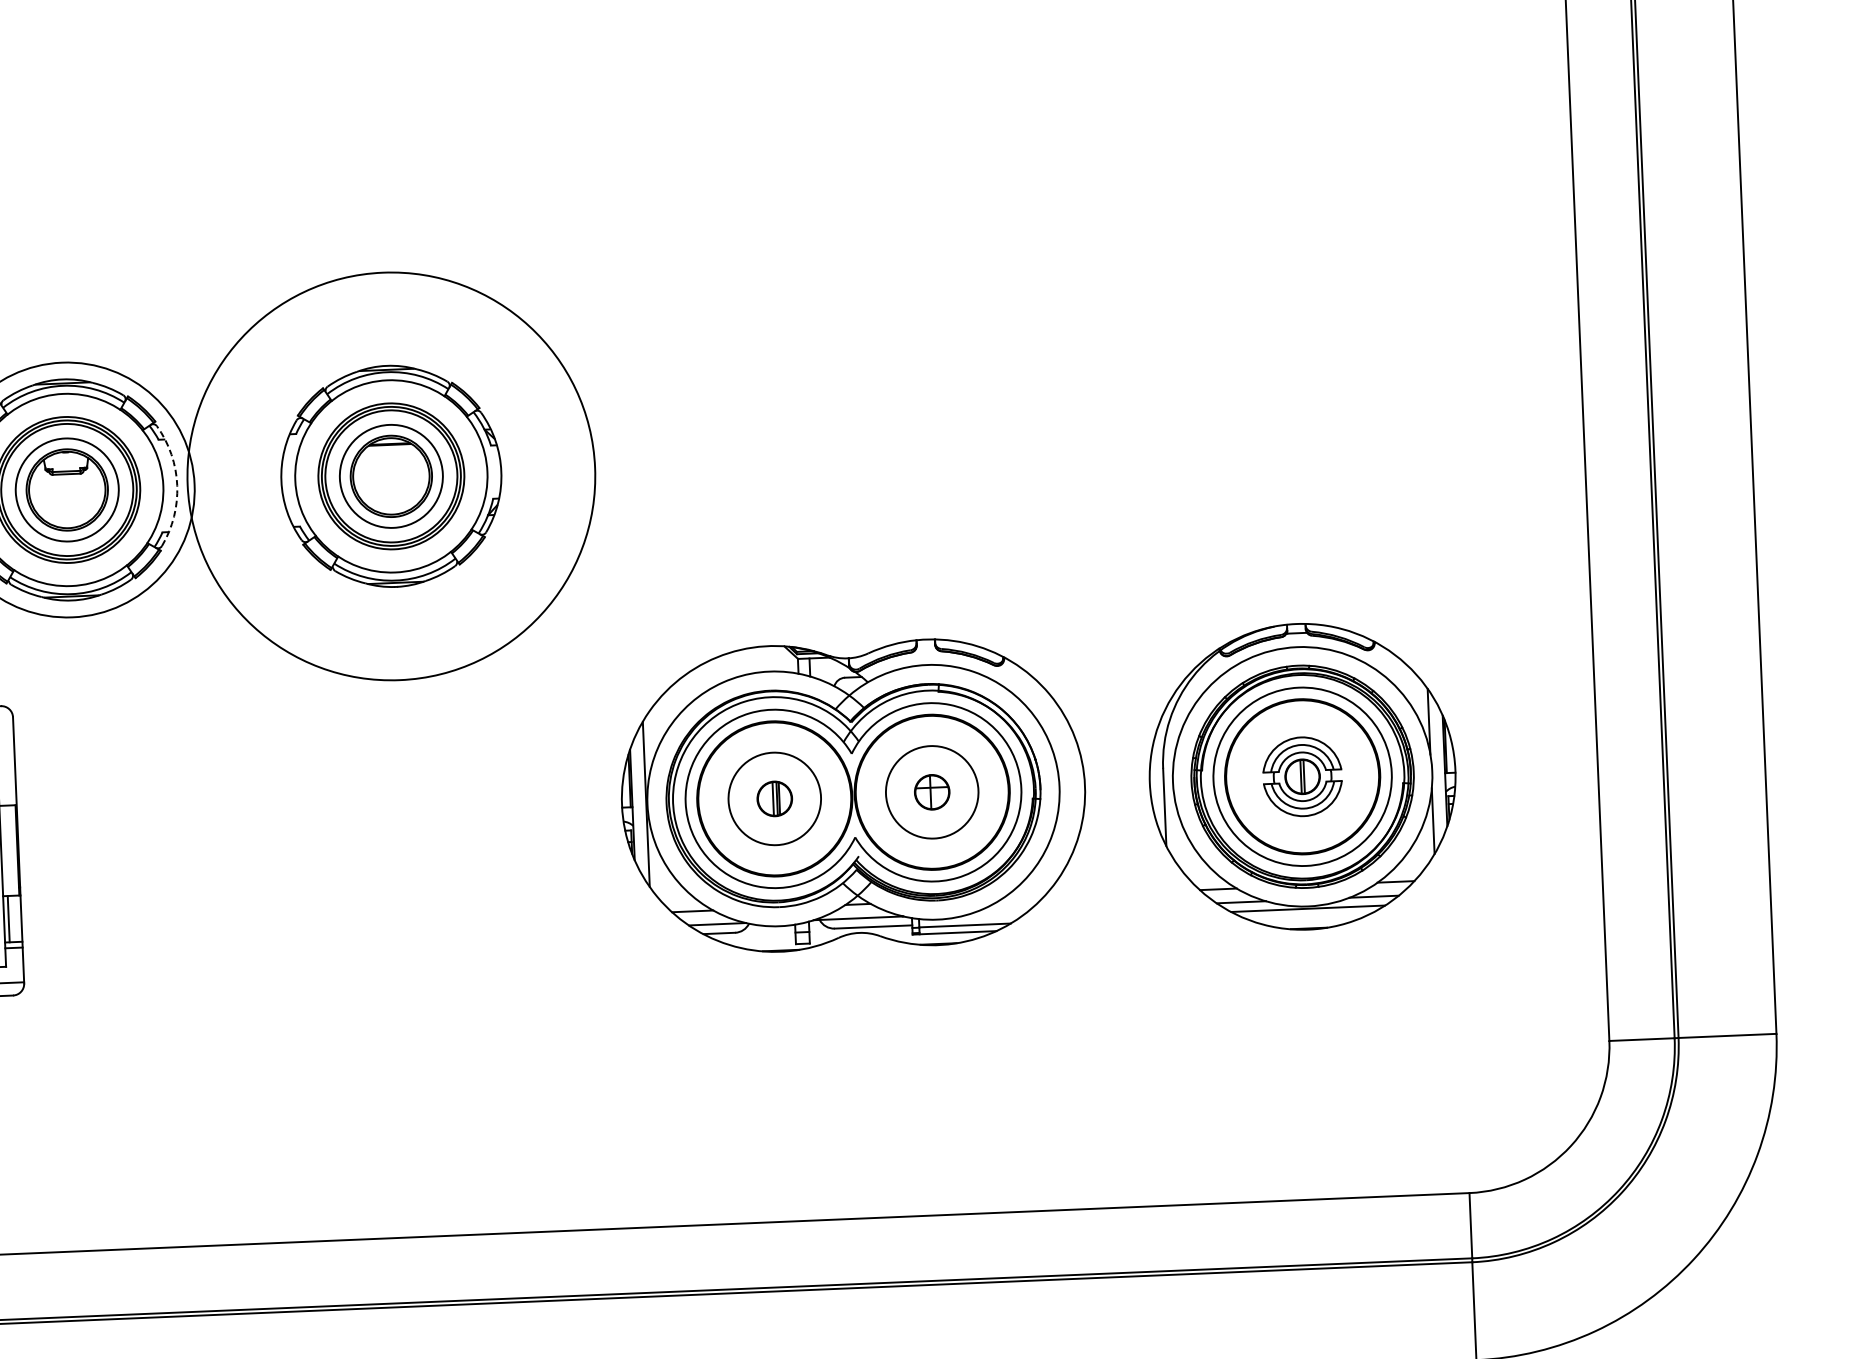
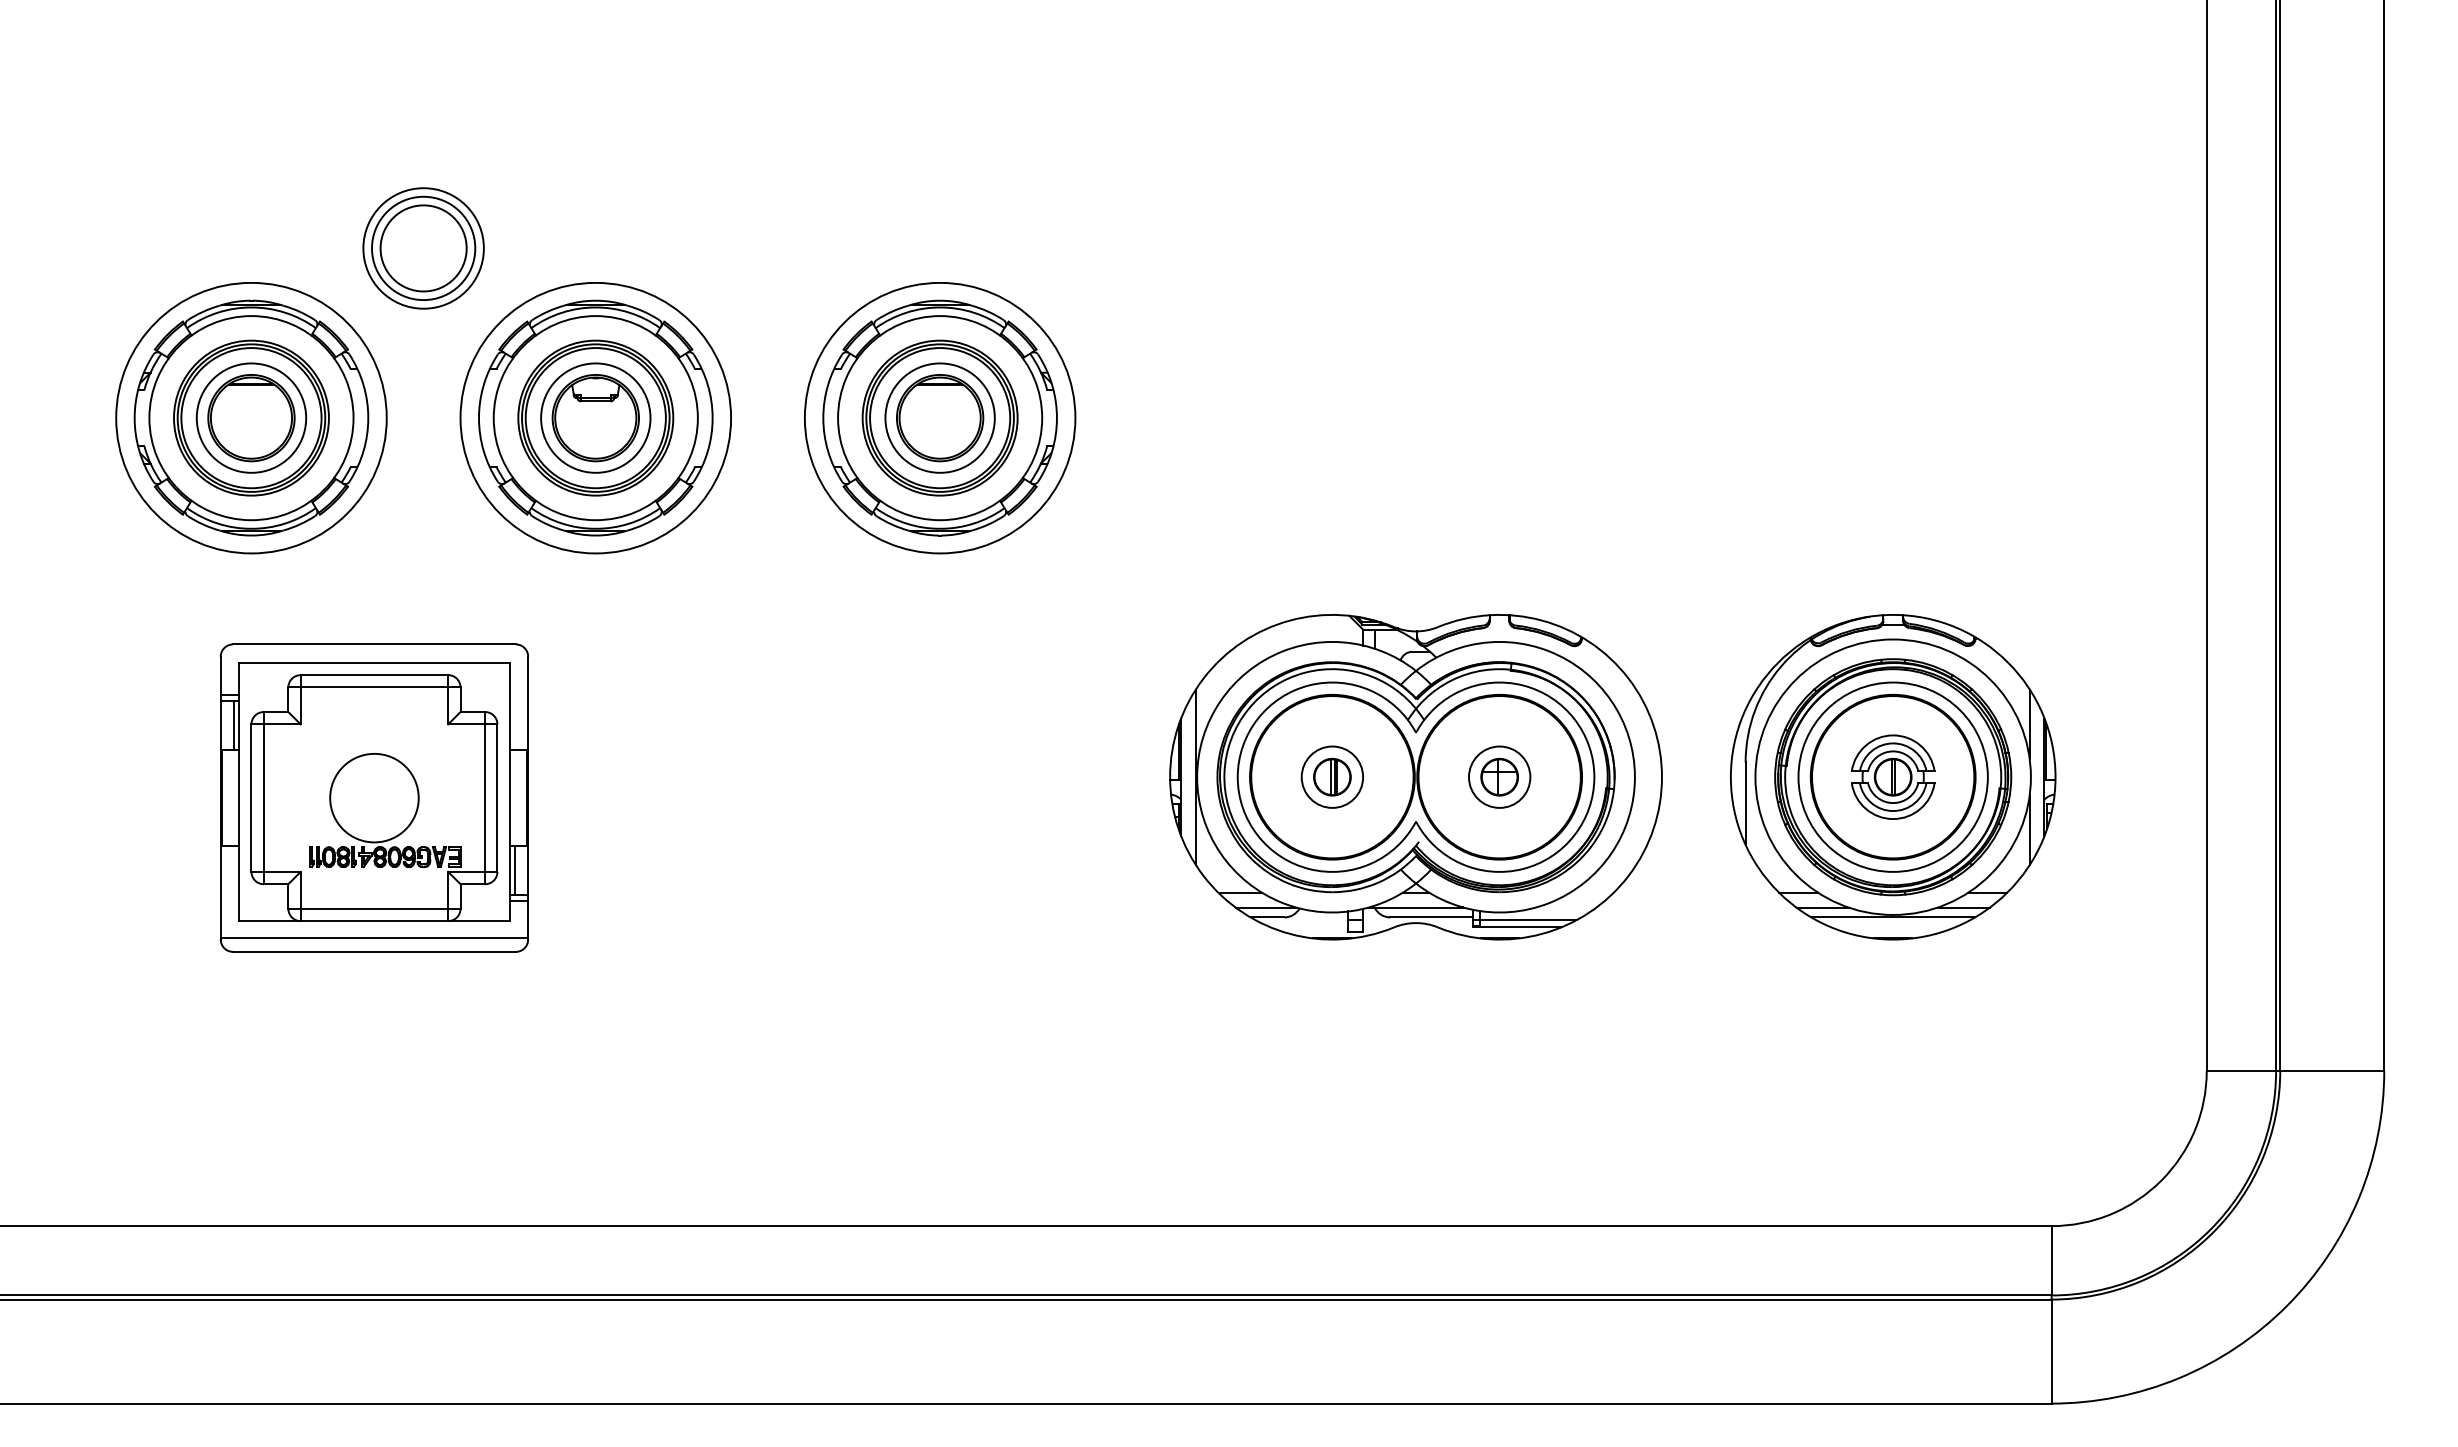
circle: (390, 475) -> (939, 417), size x0.62
arc: (177, 485) -> (712, 418), dashed -> solid
circle: (932, 791) -> (1499, 776), size x0.62
circle: (774, 798) -> (1332, 776), size x0.62

